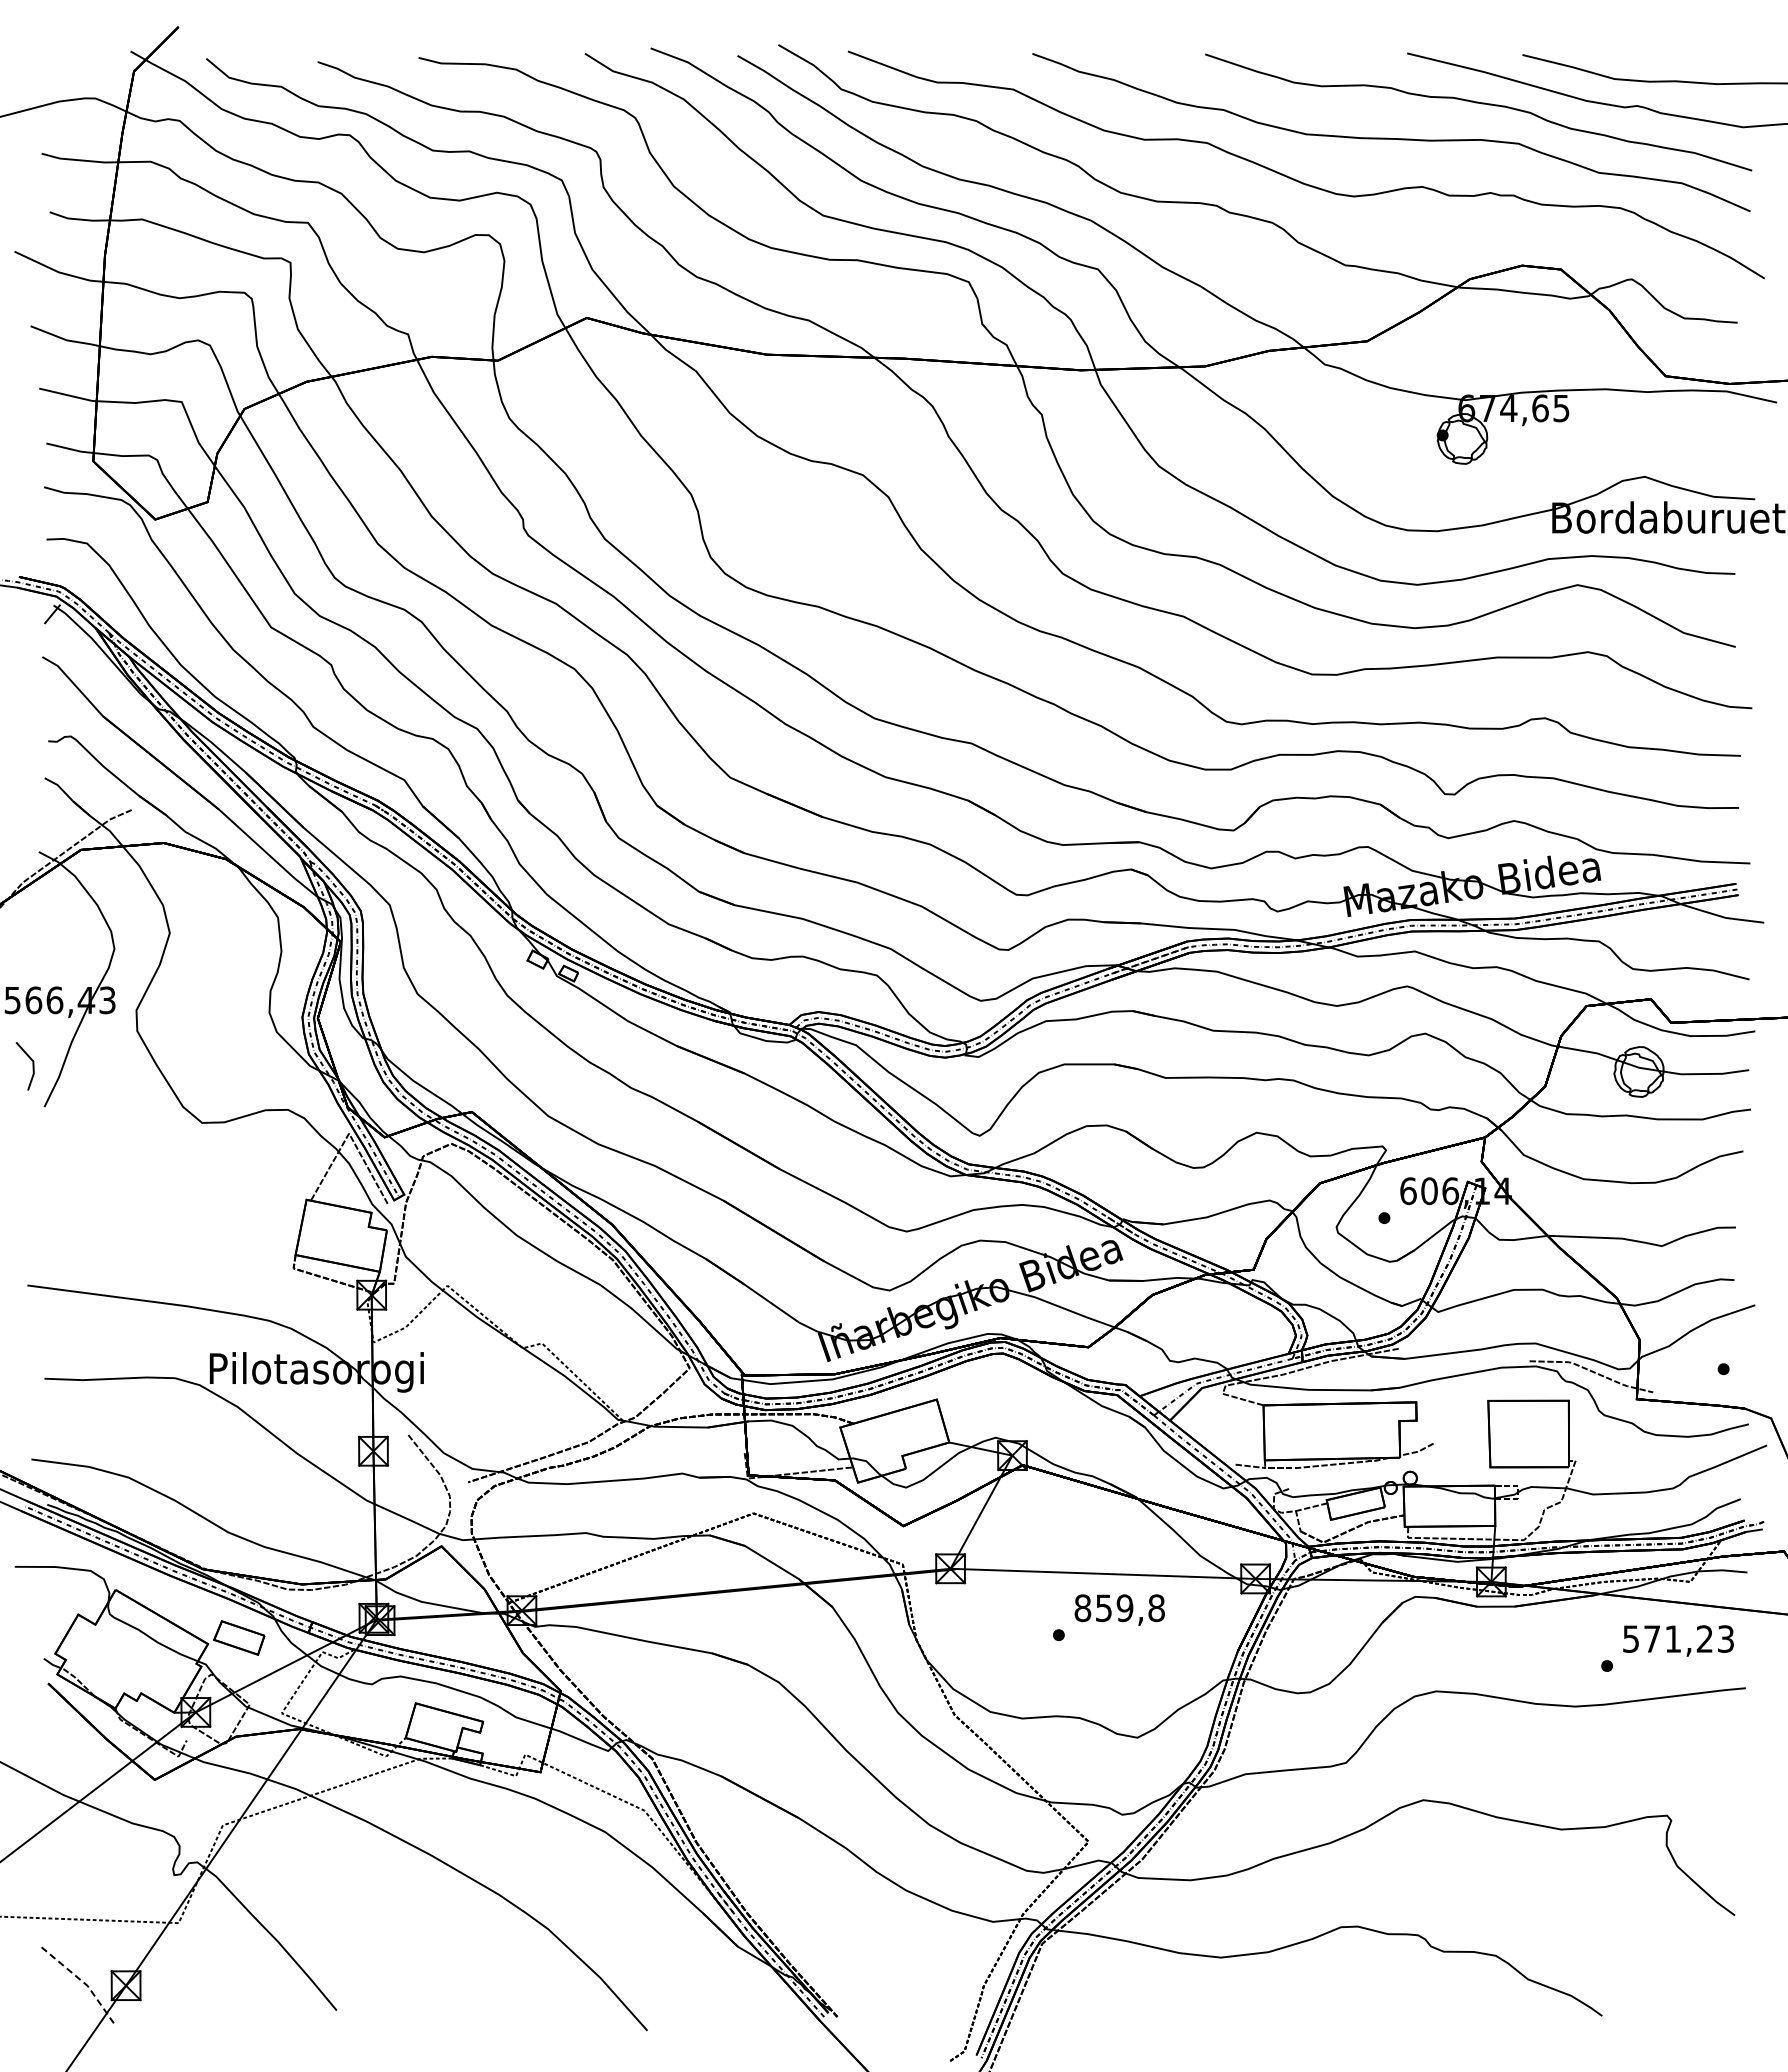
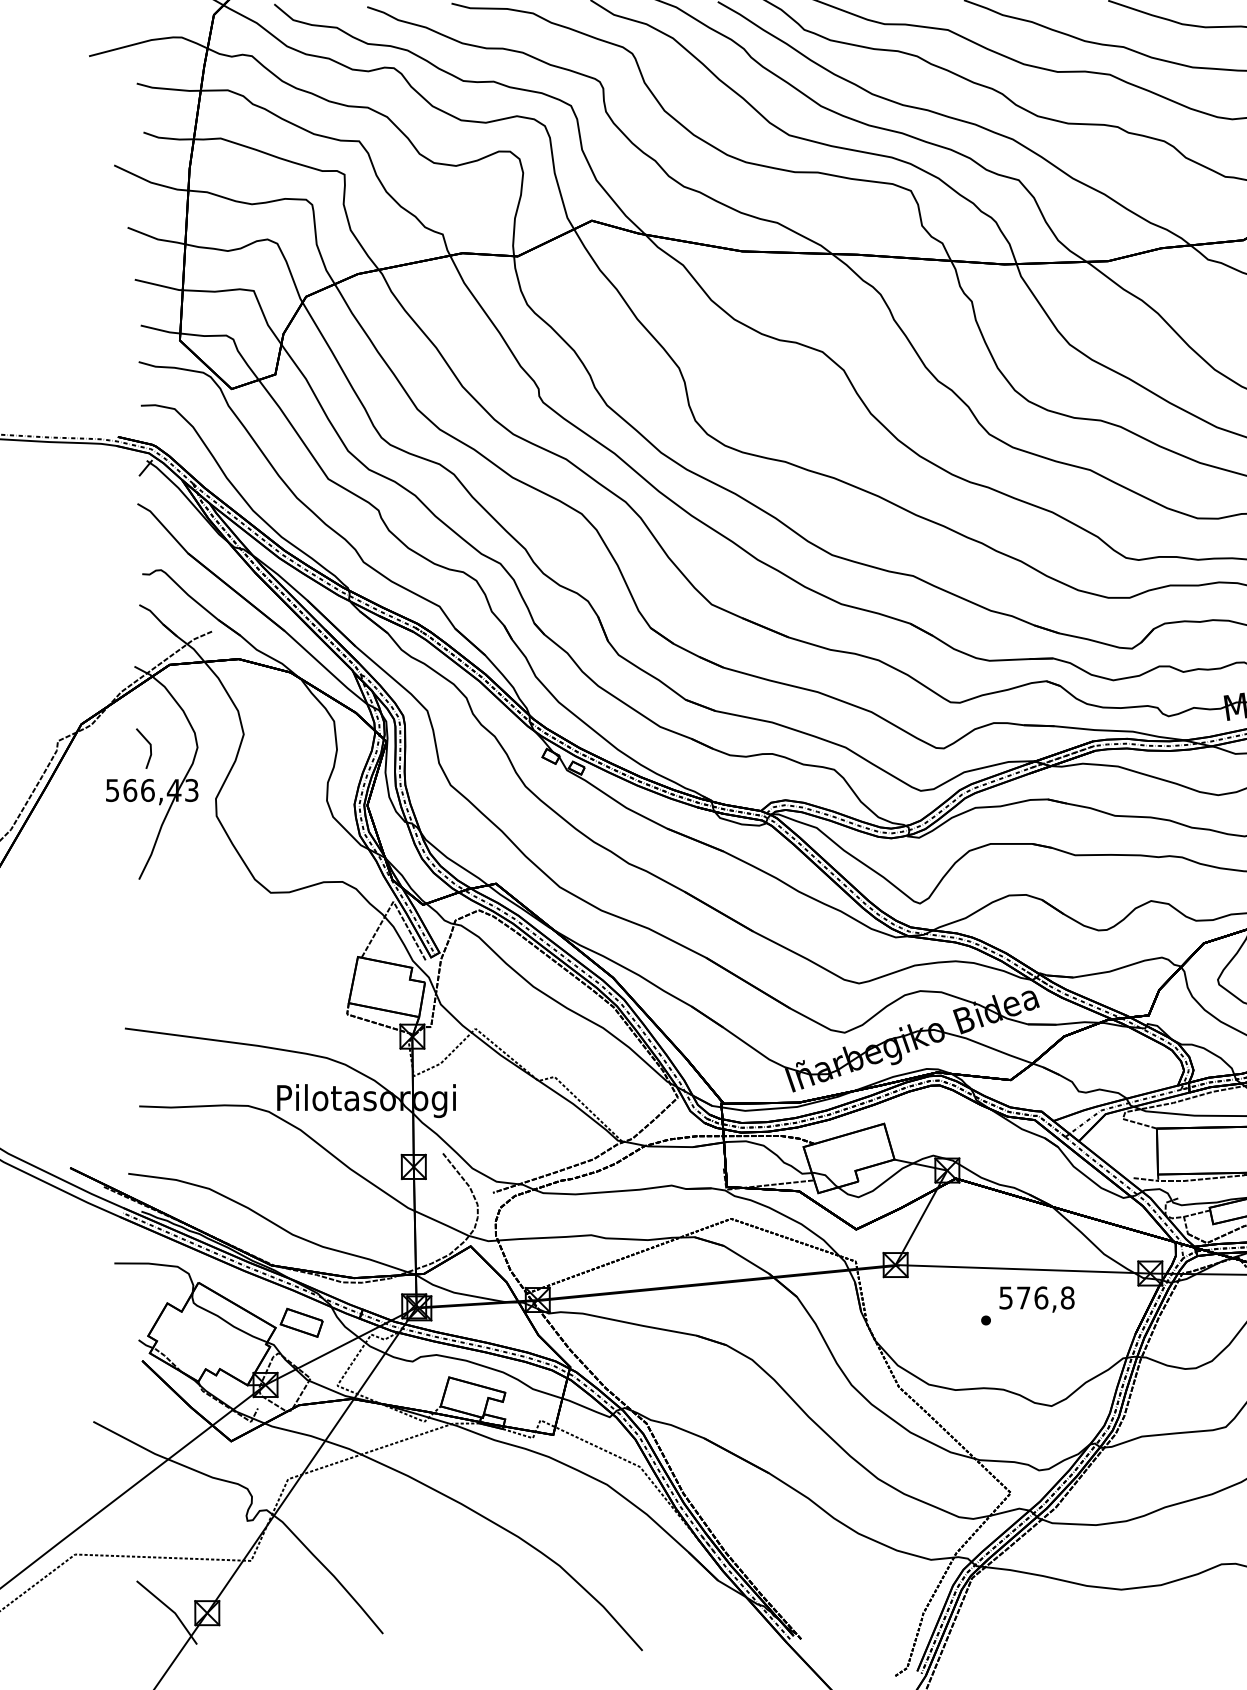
line: (32, 1066) -> (150, 748), moved
text: (1103, 1608) -> (1023, 1298), 859,8 -> 576,8
line: (82, 1981) -> (170, 1609), dashed -> solid

